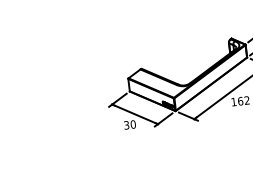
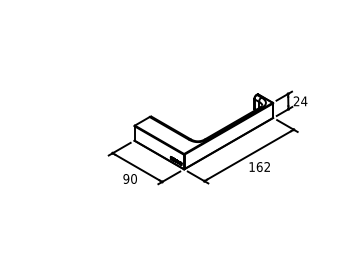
text: (126, 124) -> (126, 178), 30 -> 90

